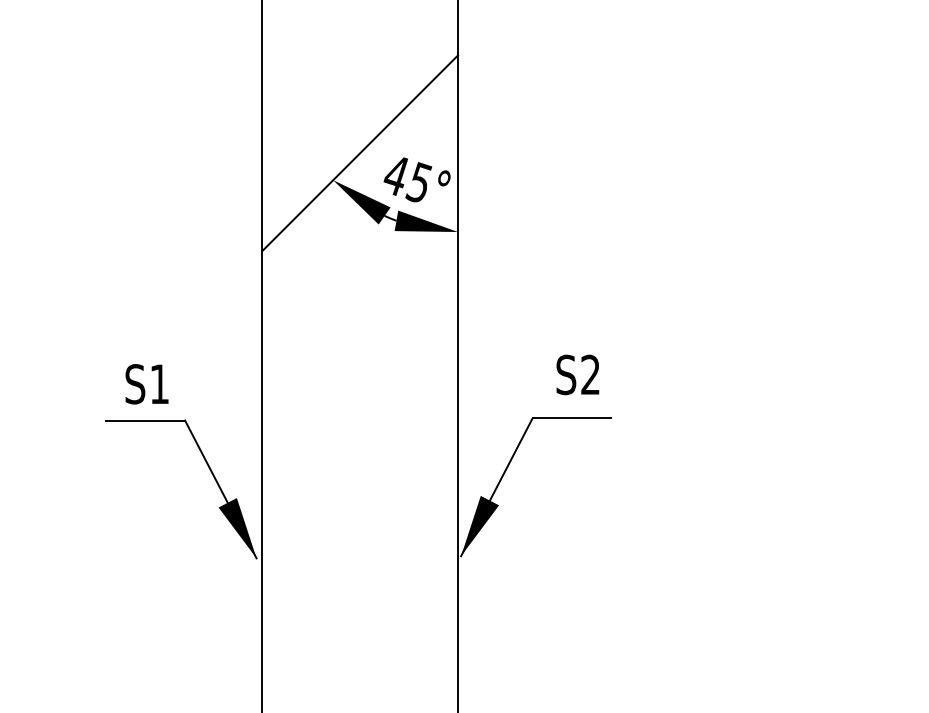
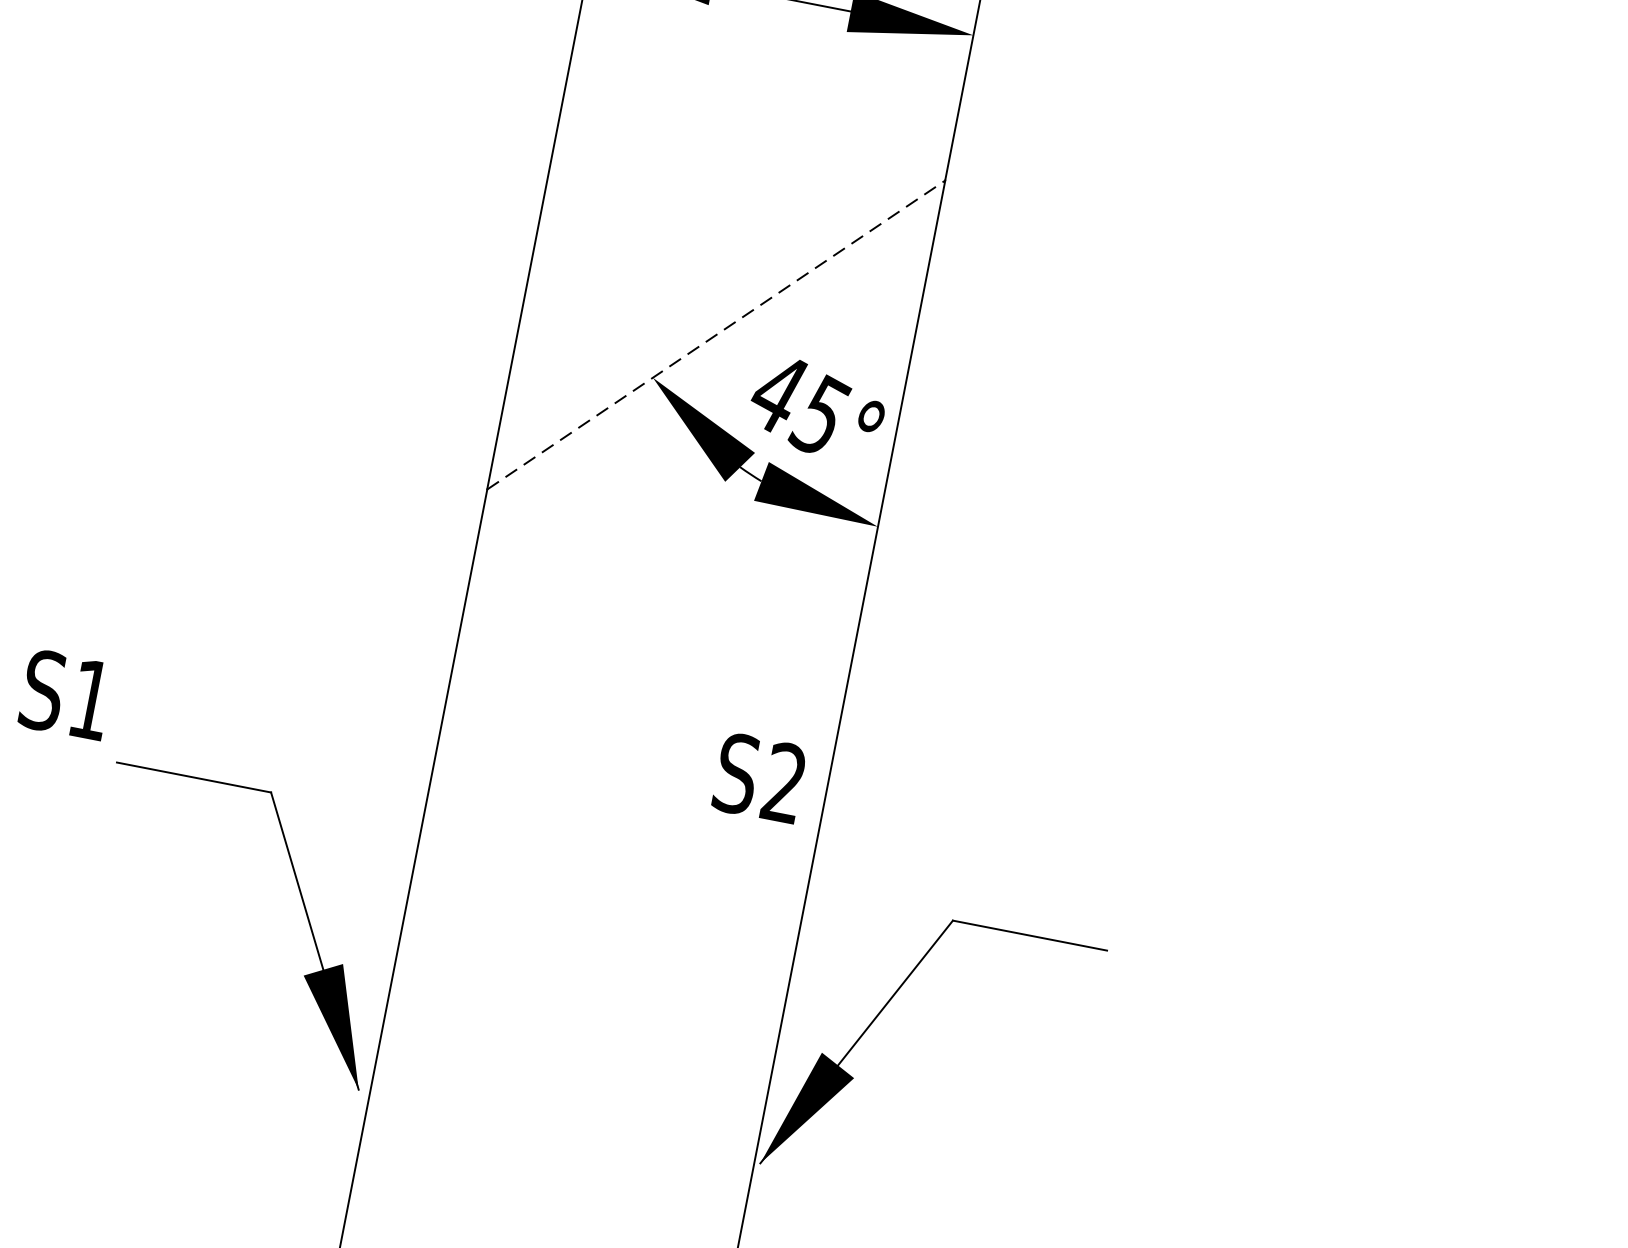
line: (360, 152) -> (717, 333), solid -> dashed
text: (577, 374) -> (758, 777), moved
text: (146, 384) -> (65, 695), moved

